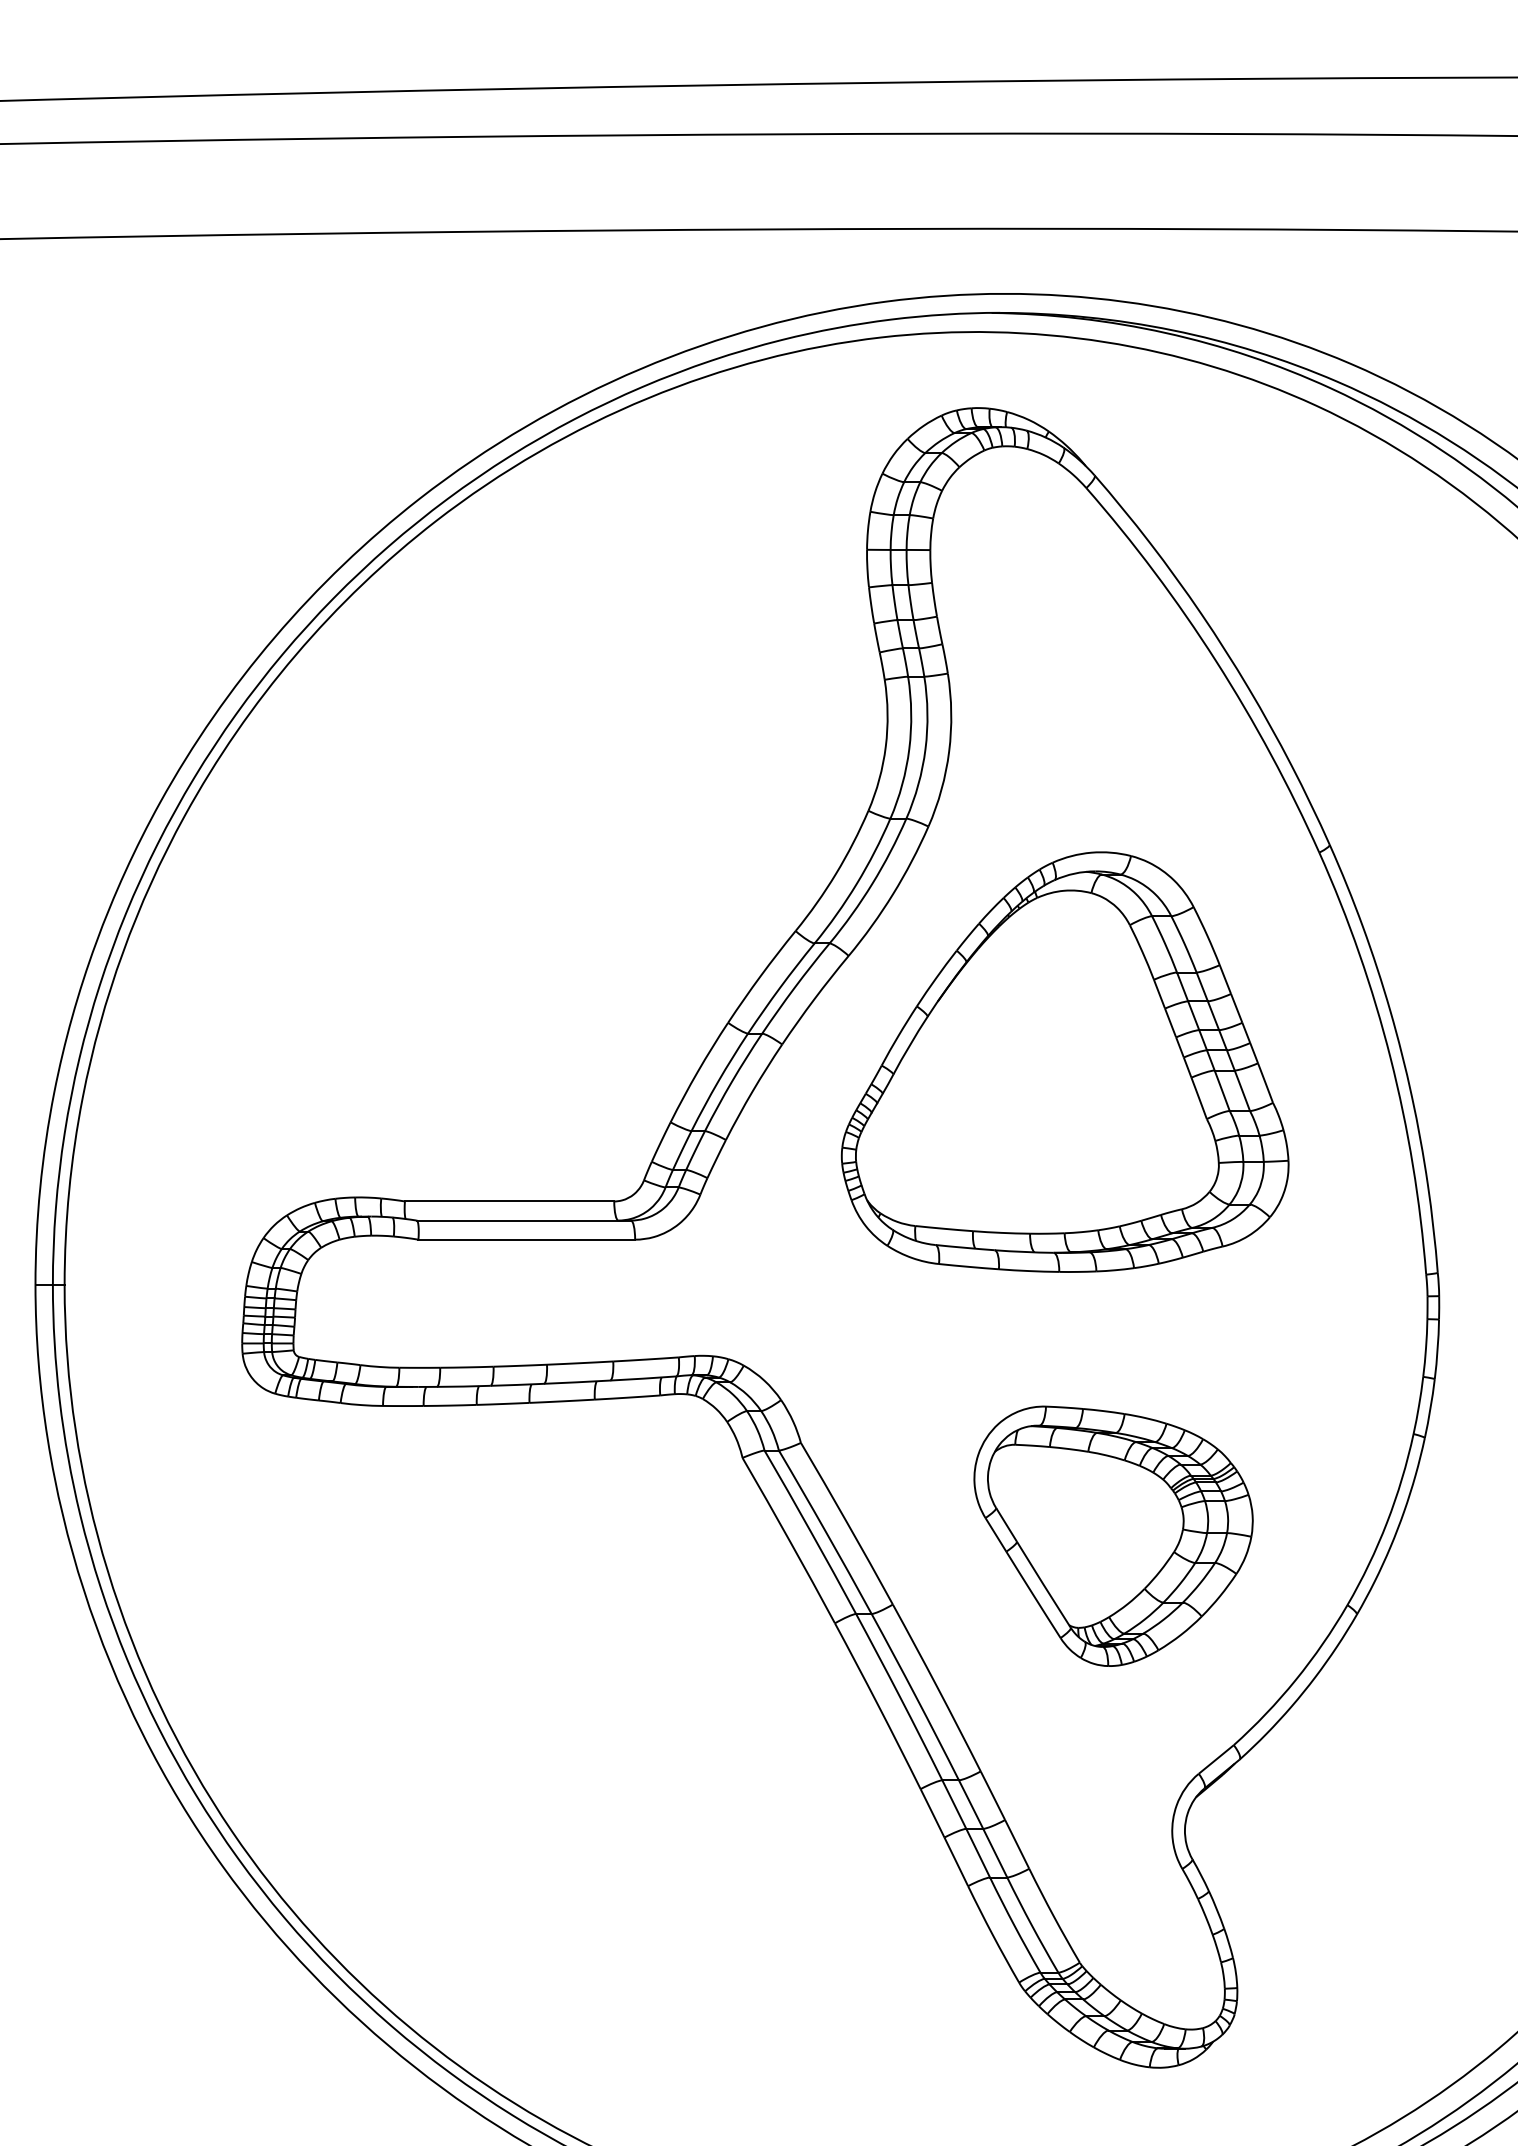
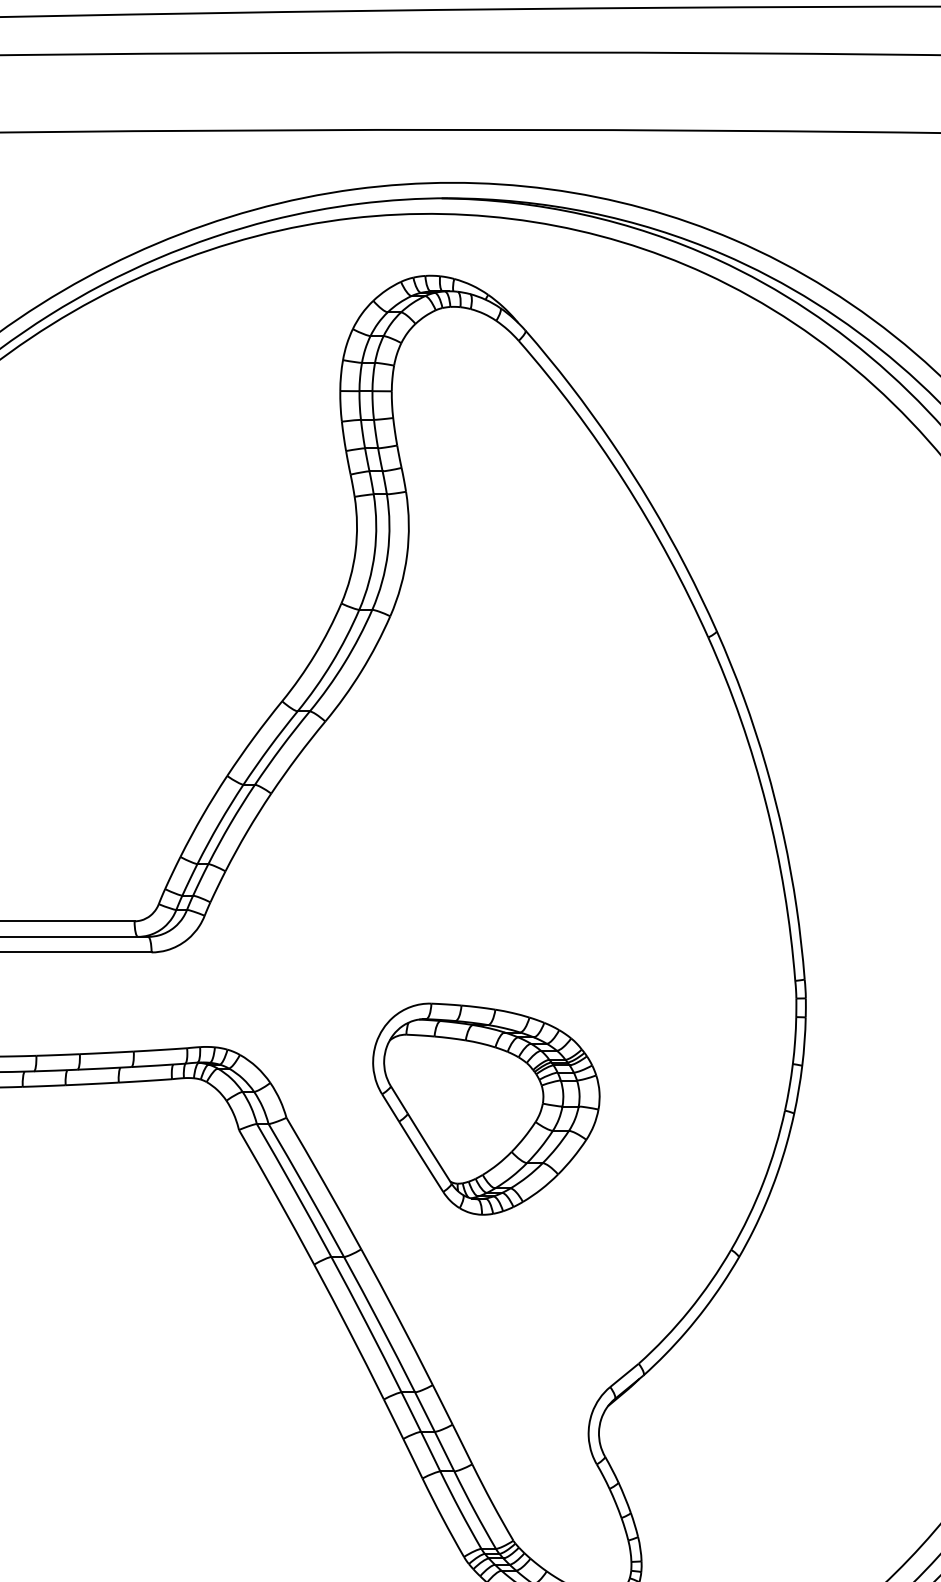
part: (1064, 1061) -> (500, 807), removed
part: (1113, 1535) -> (486, 1108), moved

